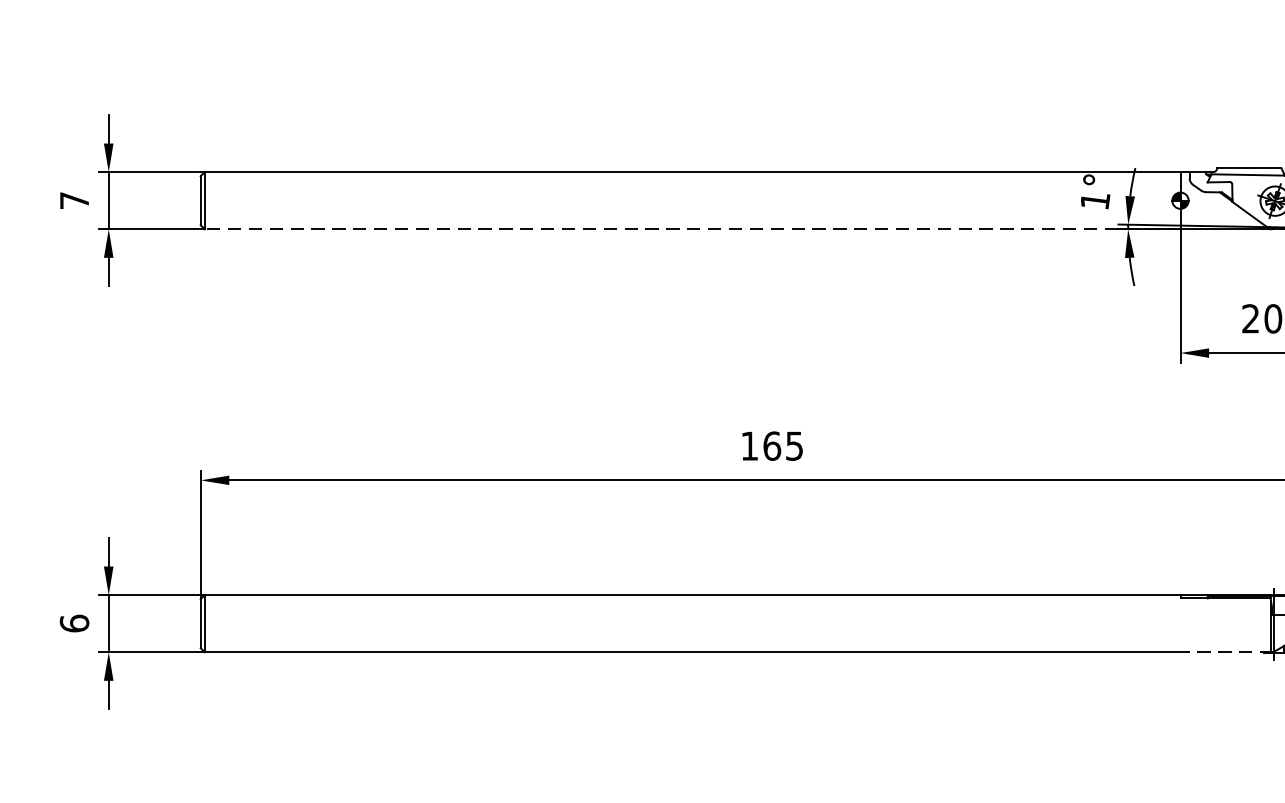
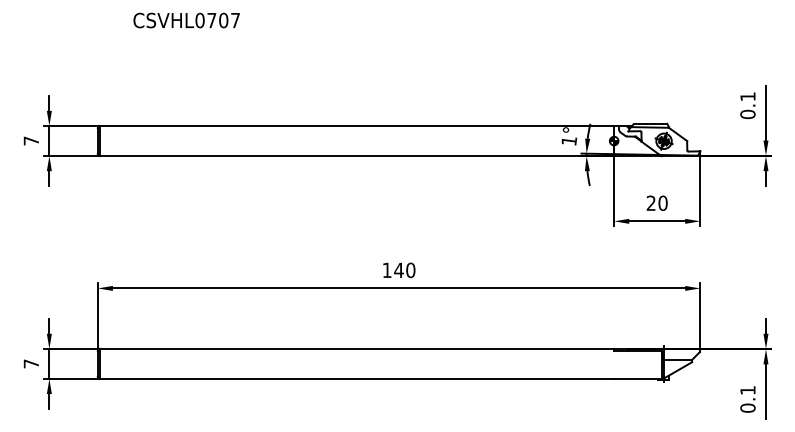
line: (691, 230) -> (356, 156), dashed -> solid
text: (782, 446) -> (404, 270), 165 -> 140
text: (74, 622) -> (31, 363), 6 -> 7
line: (1226, 651) -> (638, 378), dashed -> solid

